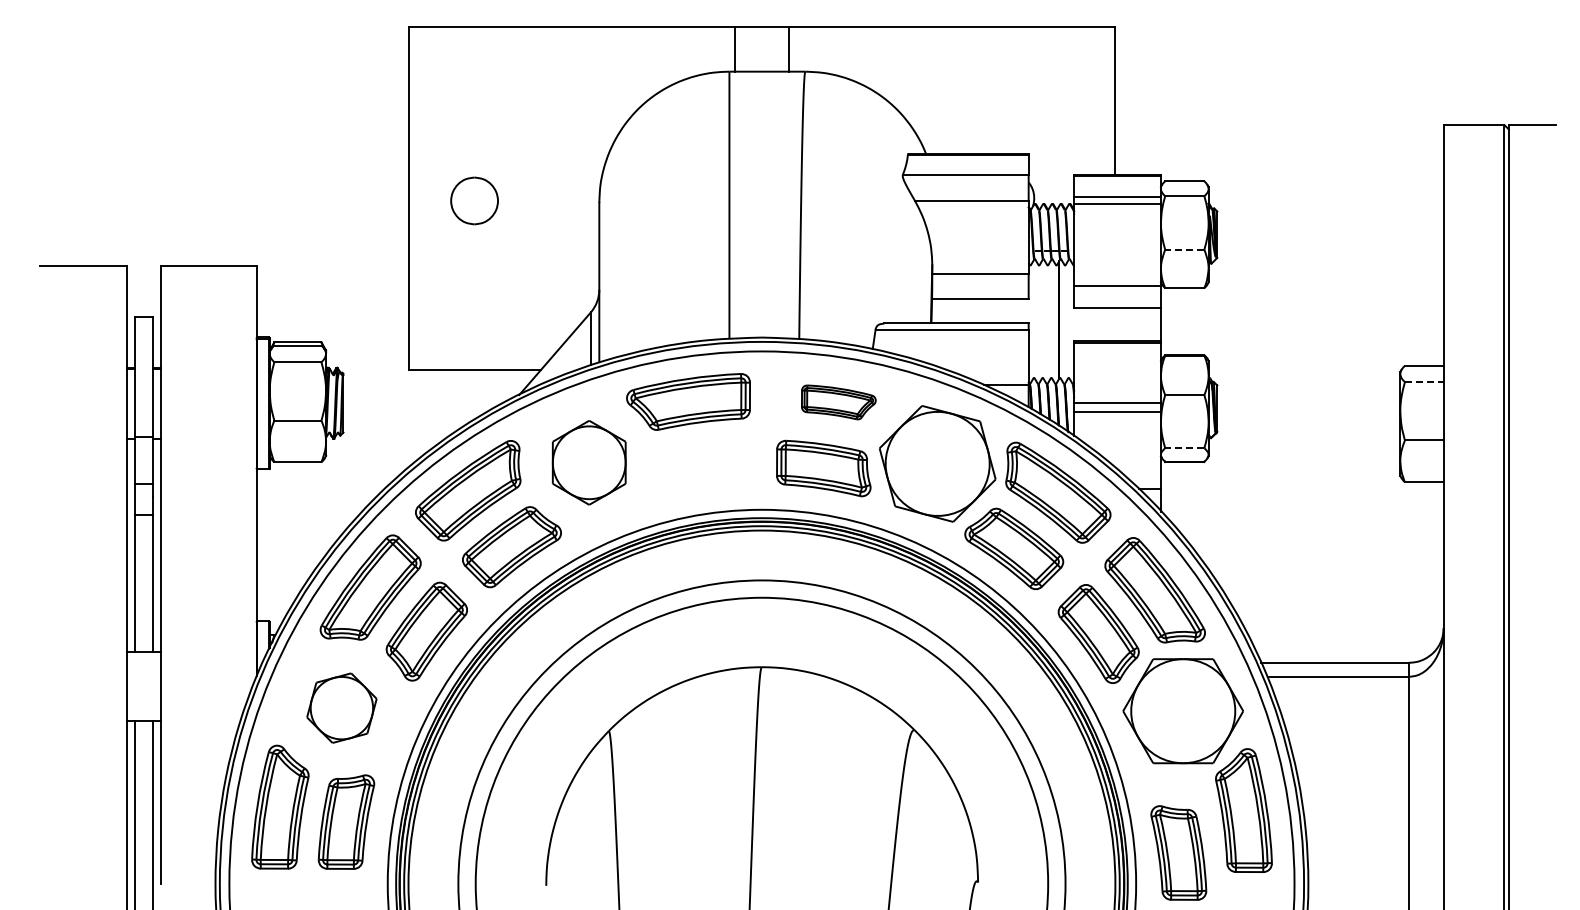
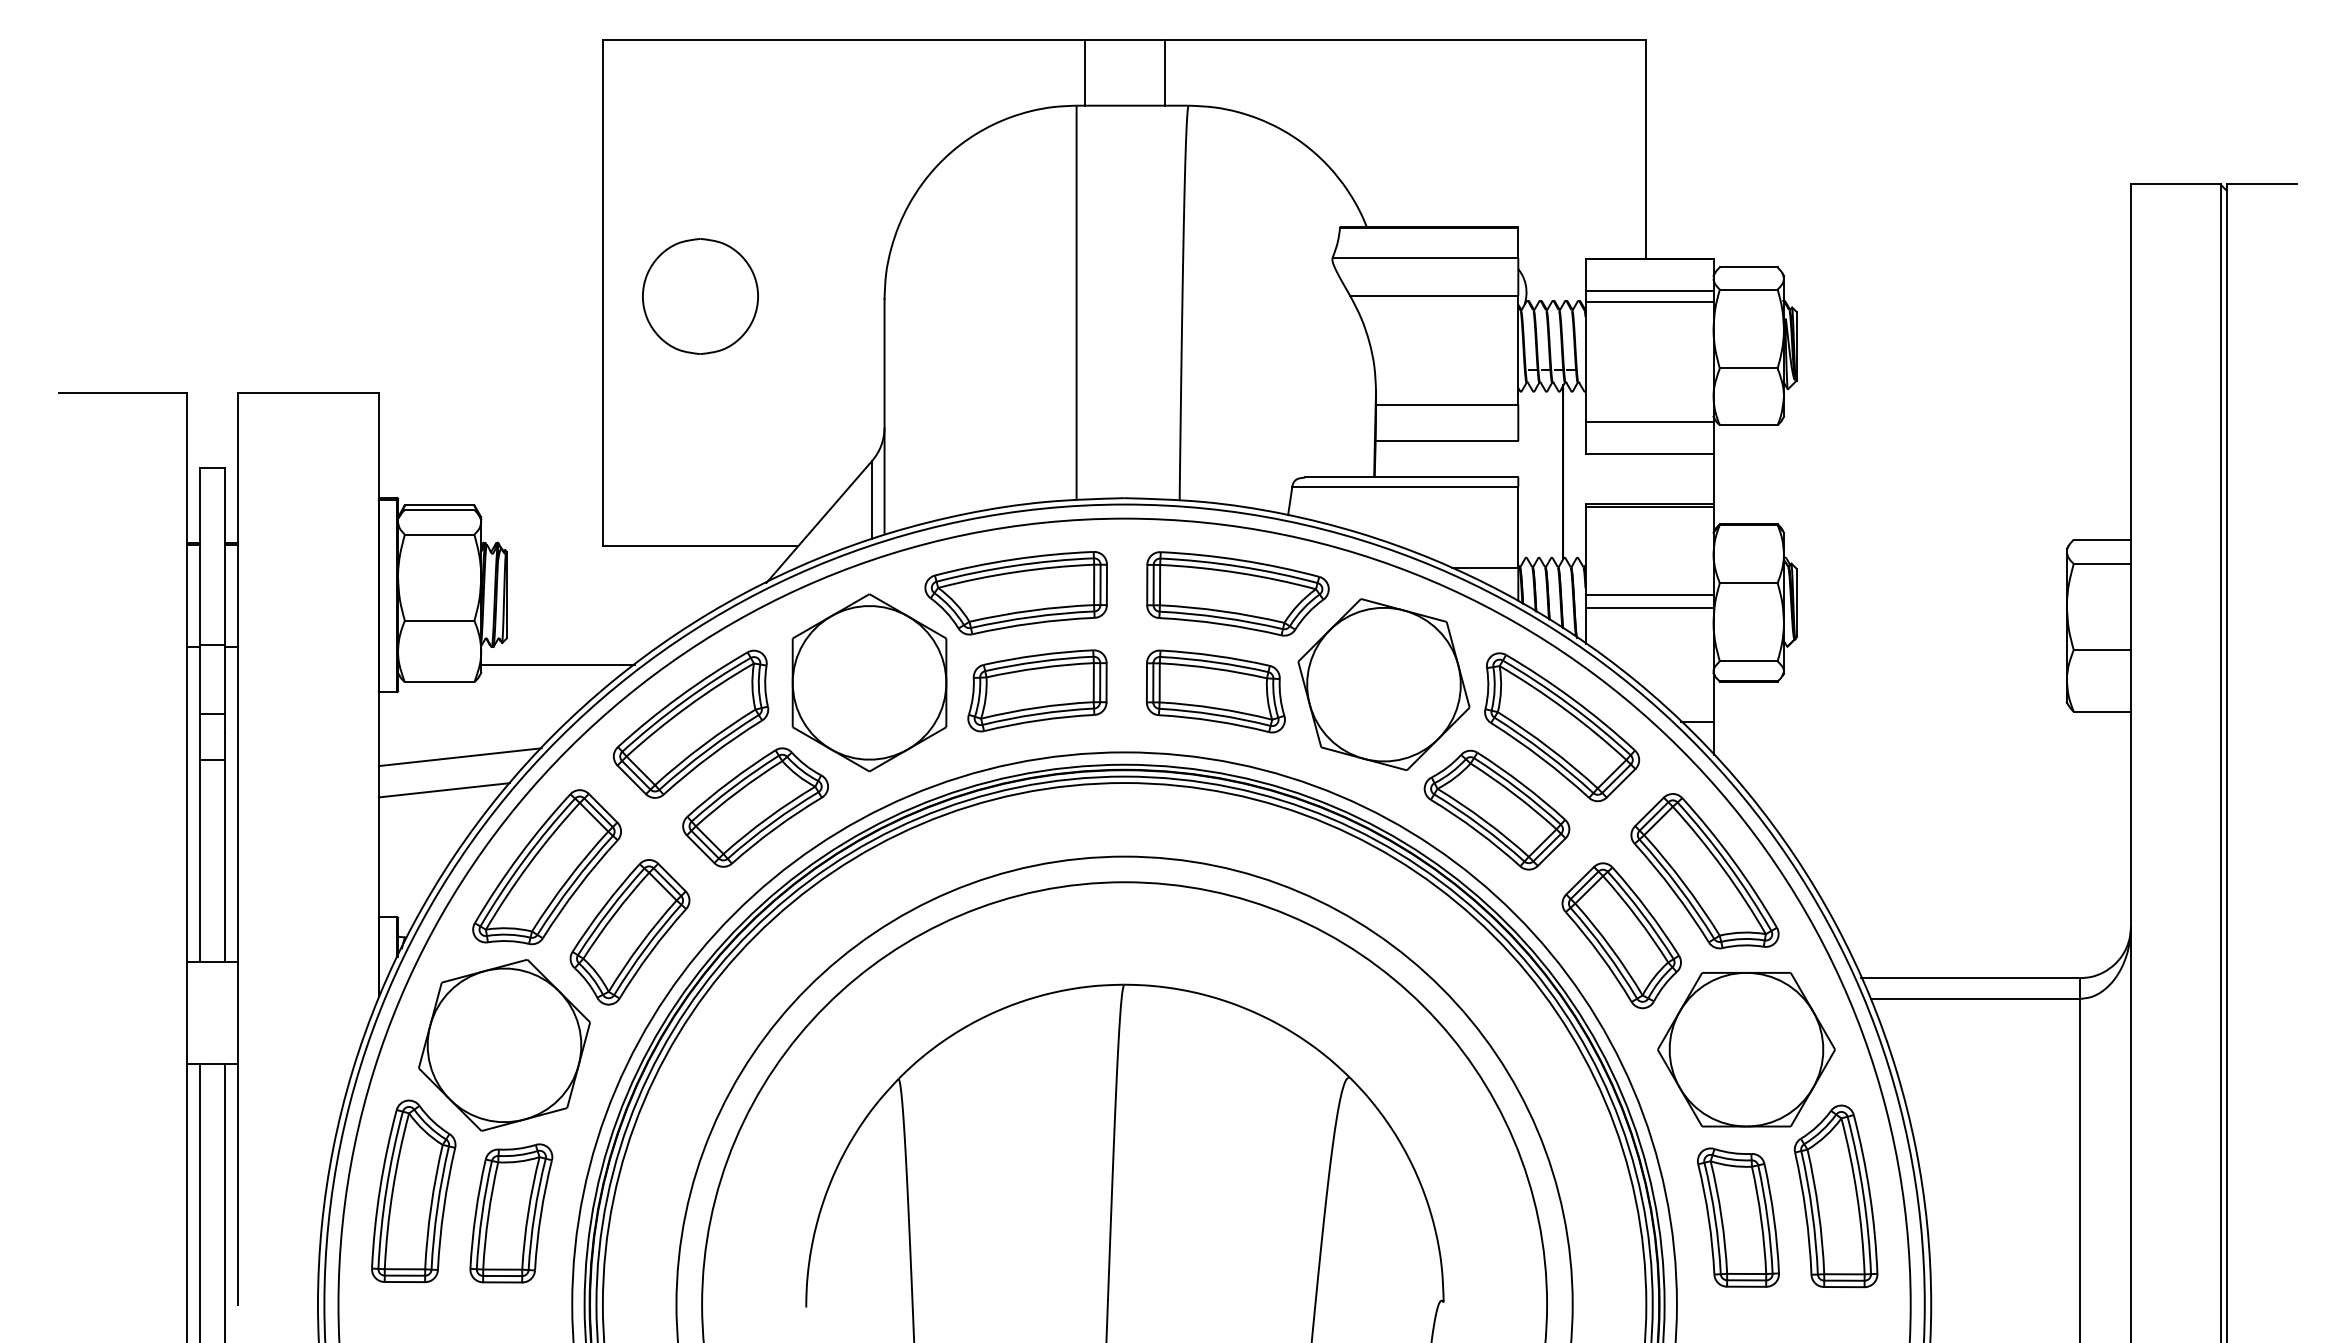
part: (474, 200) -> (700, 295), size x1.67
line: (1184, 249) -> (1748, 368), dashed -> solid
line: (1424, 382) -> (2102, 564), dashed -> solid
part: (838, 402) -> (1237, 594), size x1.67
line: (1184, 448) -> (1748, 661), dashed -> solid
line: (378, 450) -> (558, 664), added
part: (589, 462) -> (870, 682), size x1.43
part: (702, 467) -> (1036, 689), added
line: (311, 513) -> (459, 757), added
line: (300, 535) -> (443, 790), added
part: (341, 707) -> (503, 1044), size x1.67
part: (1178, 852) -> (1737, 1216), moved

